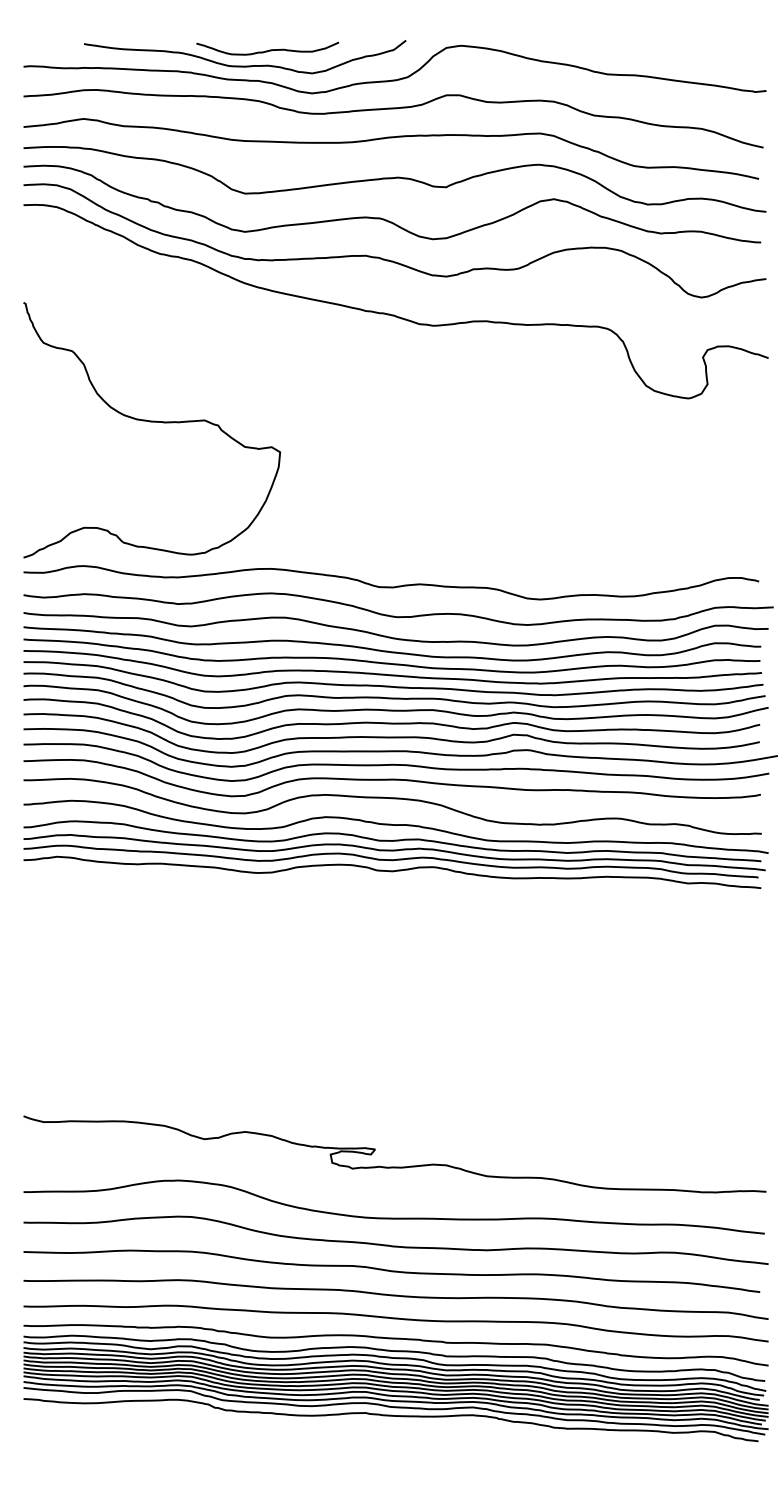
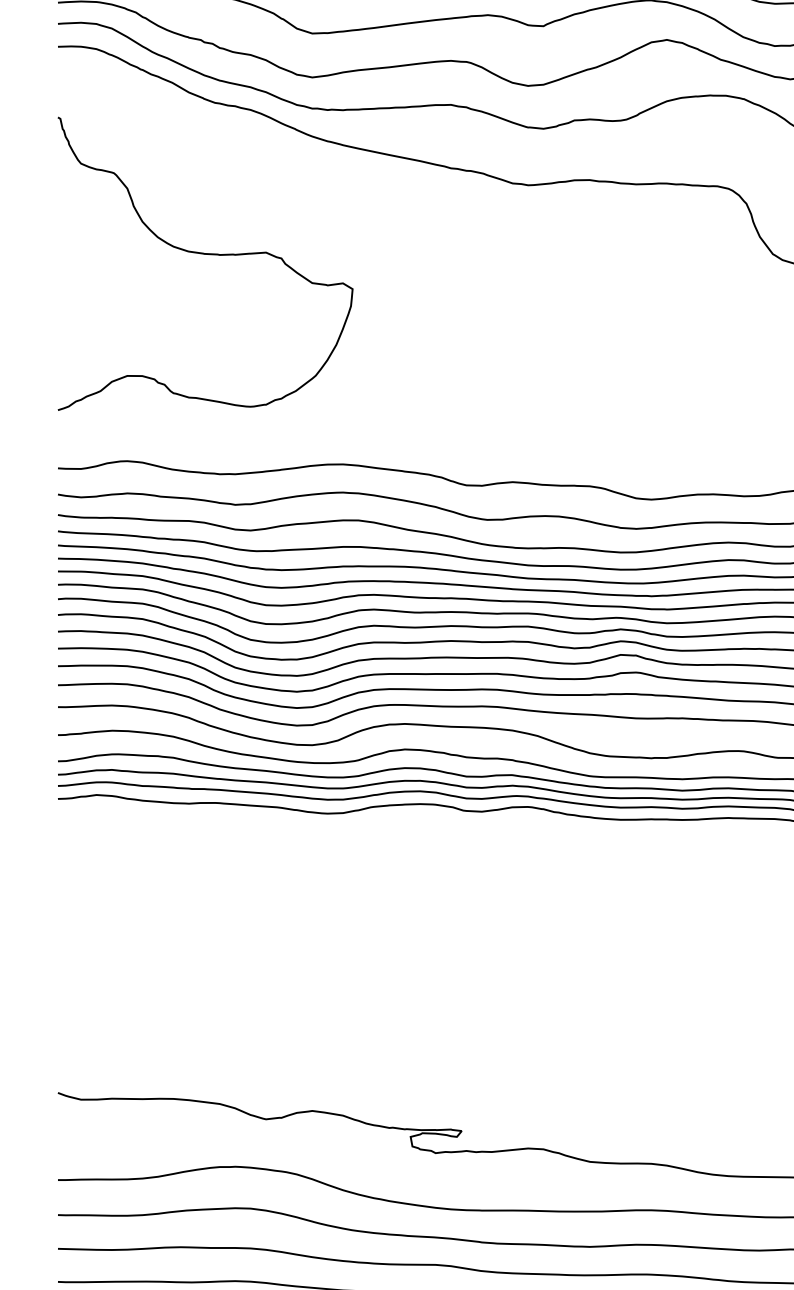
curve: (151, 422) -> (204, 254), moved

